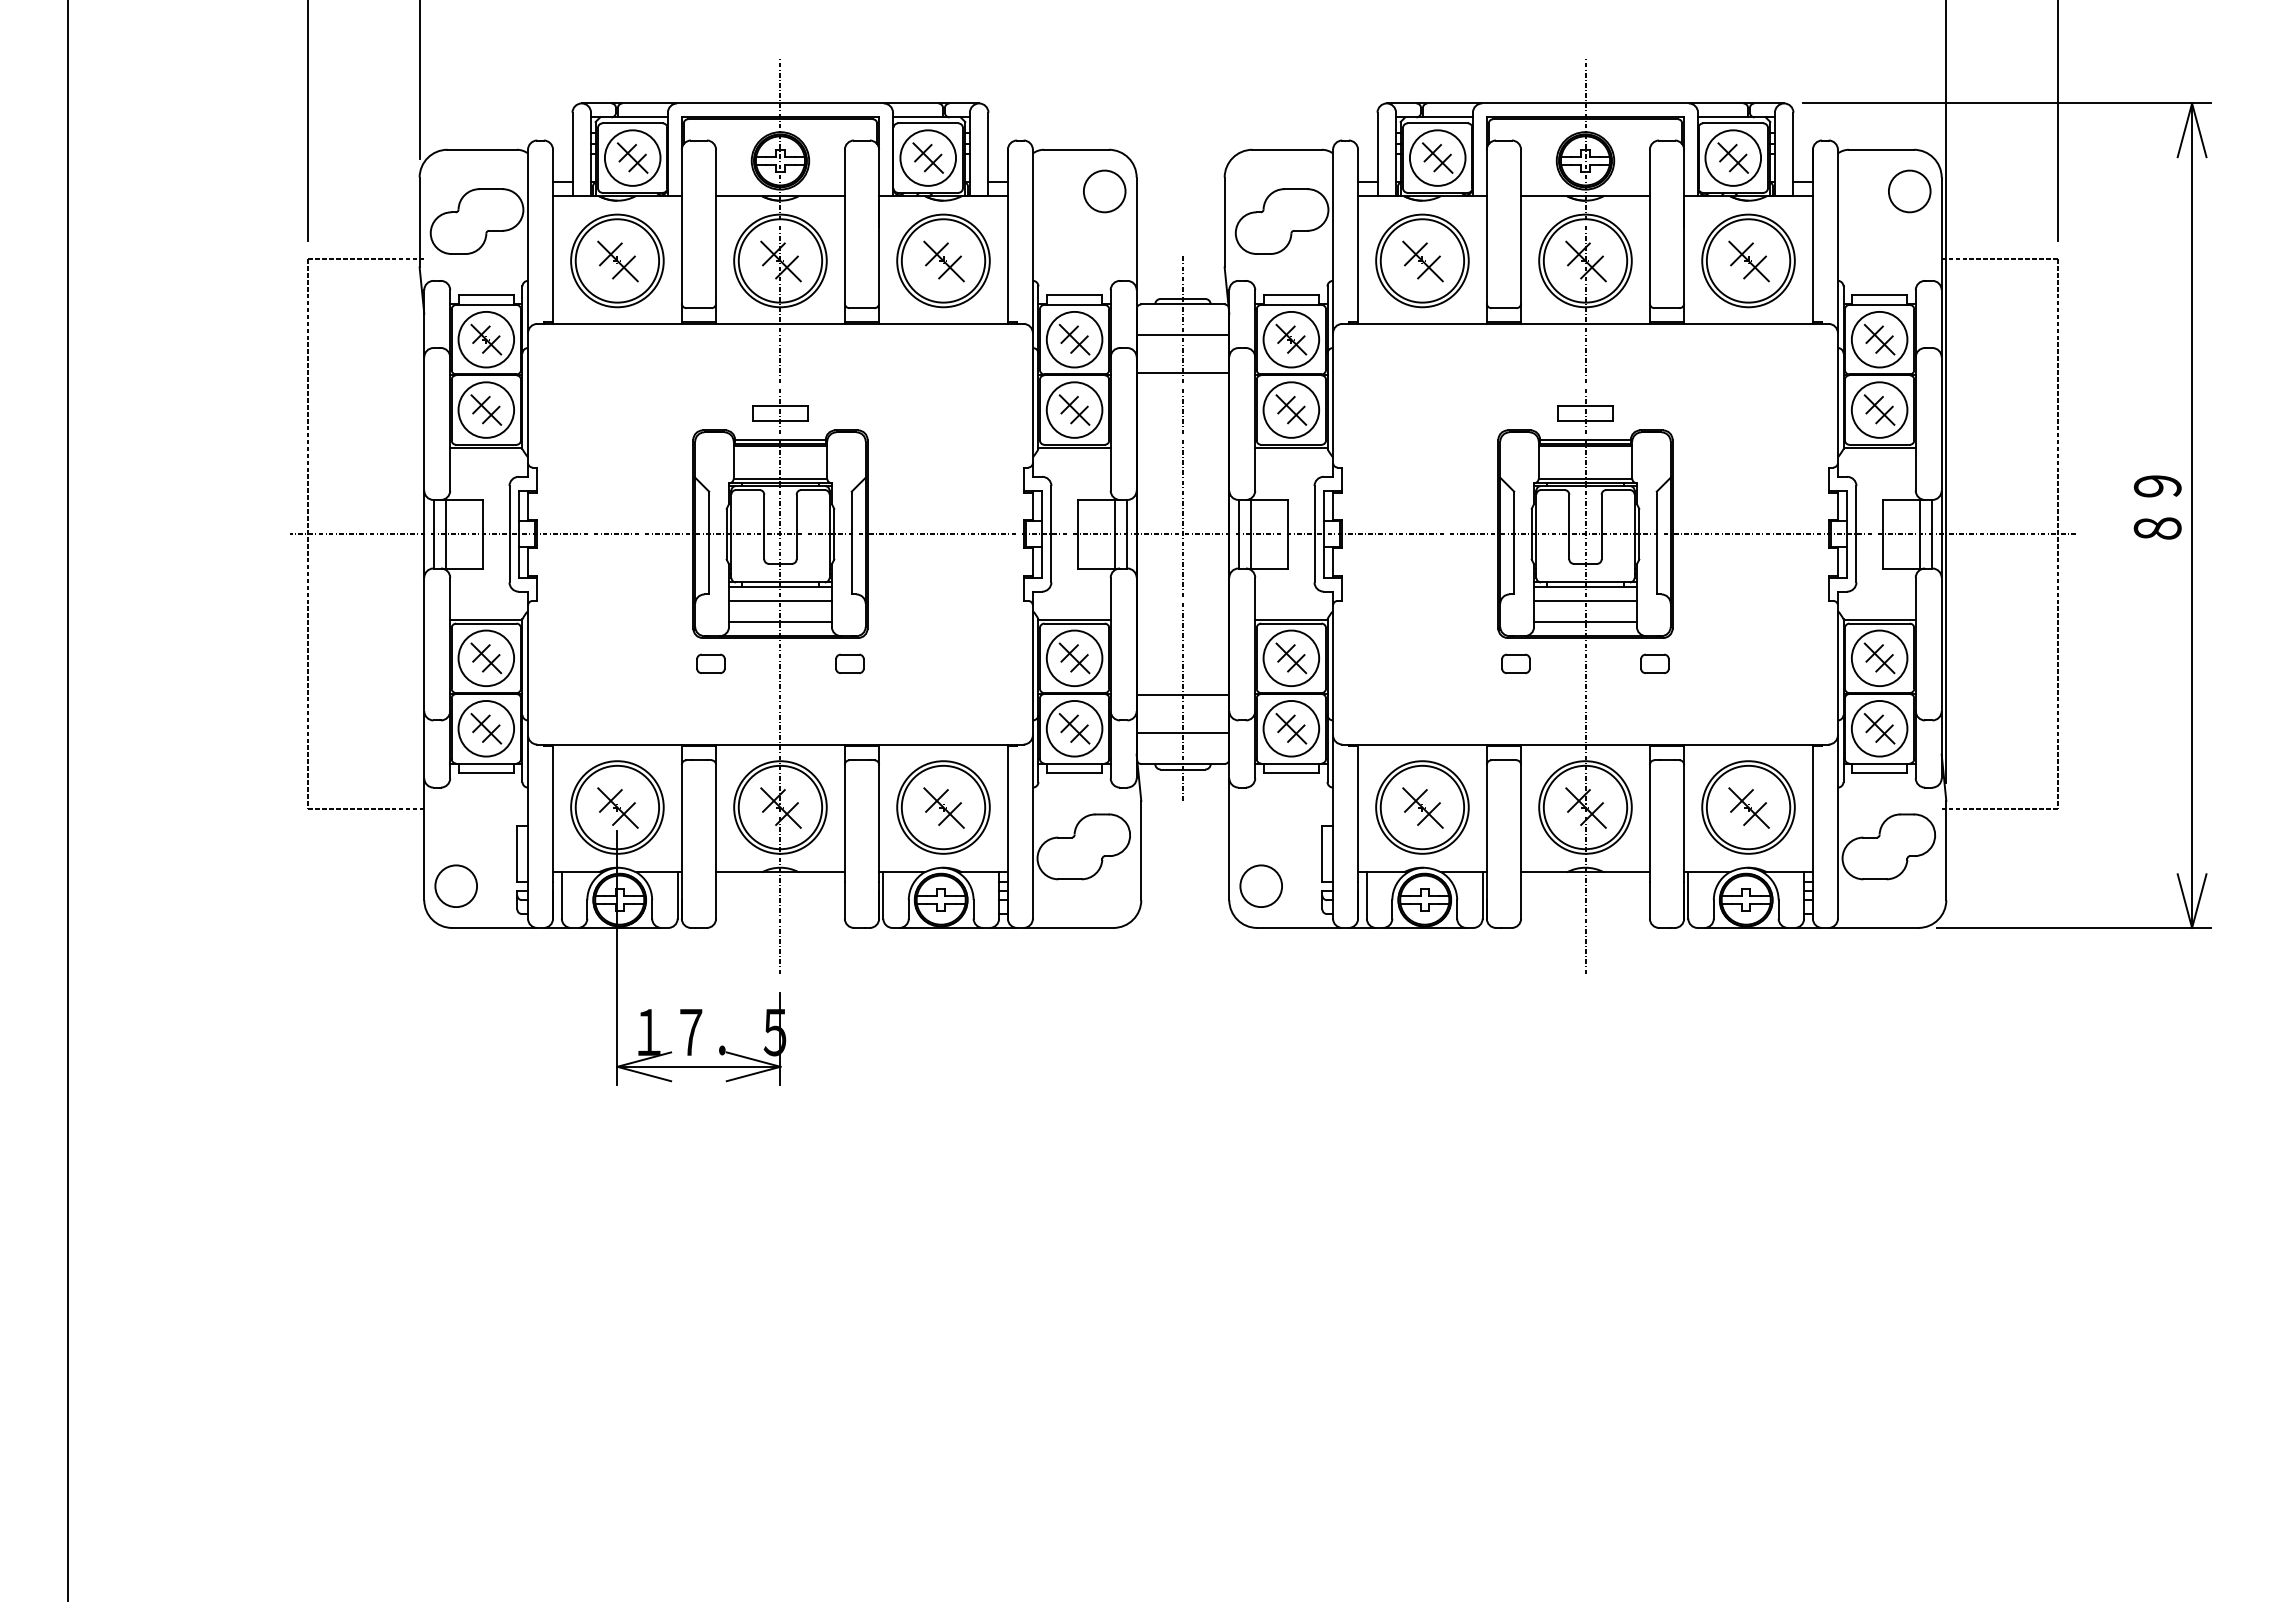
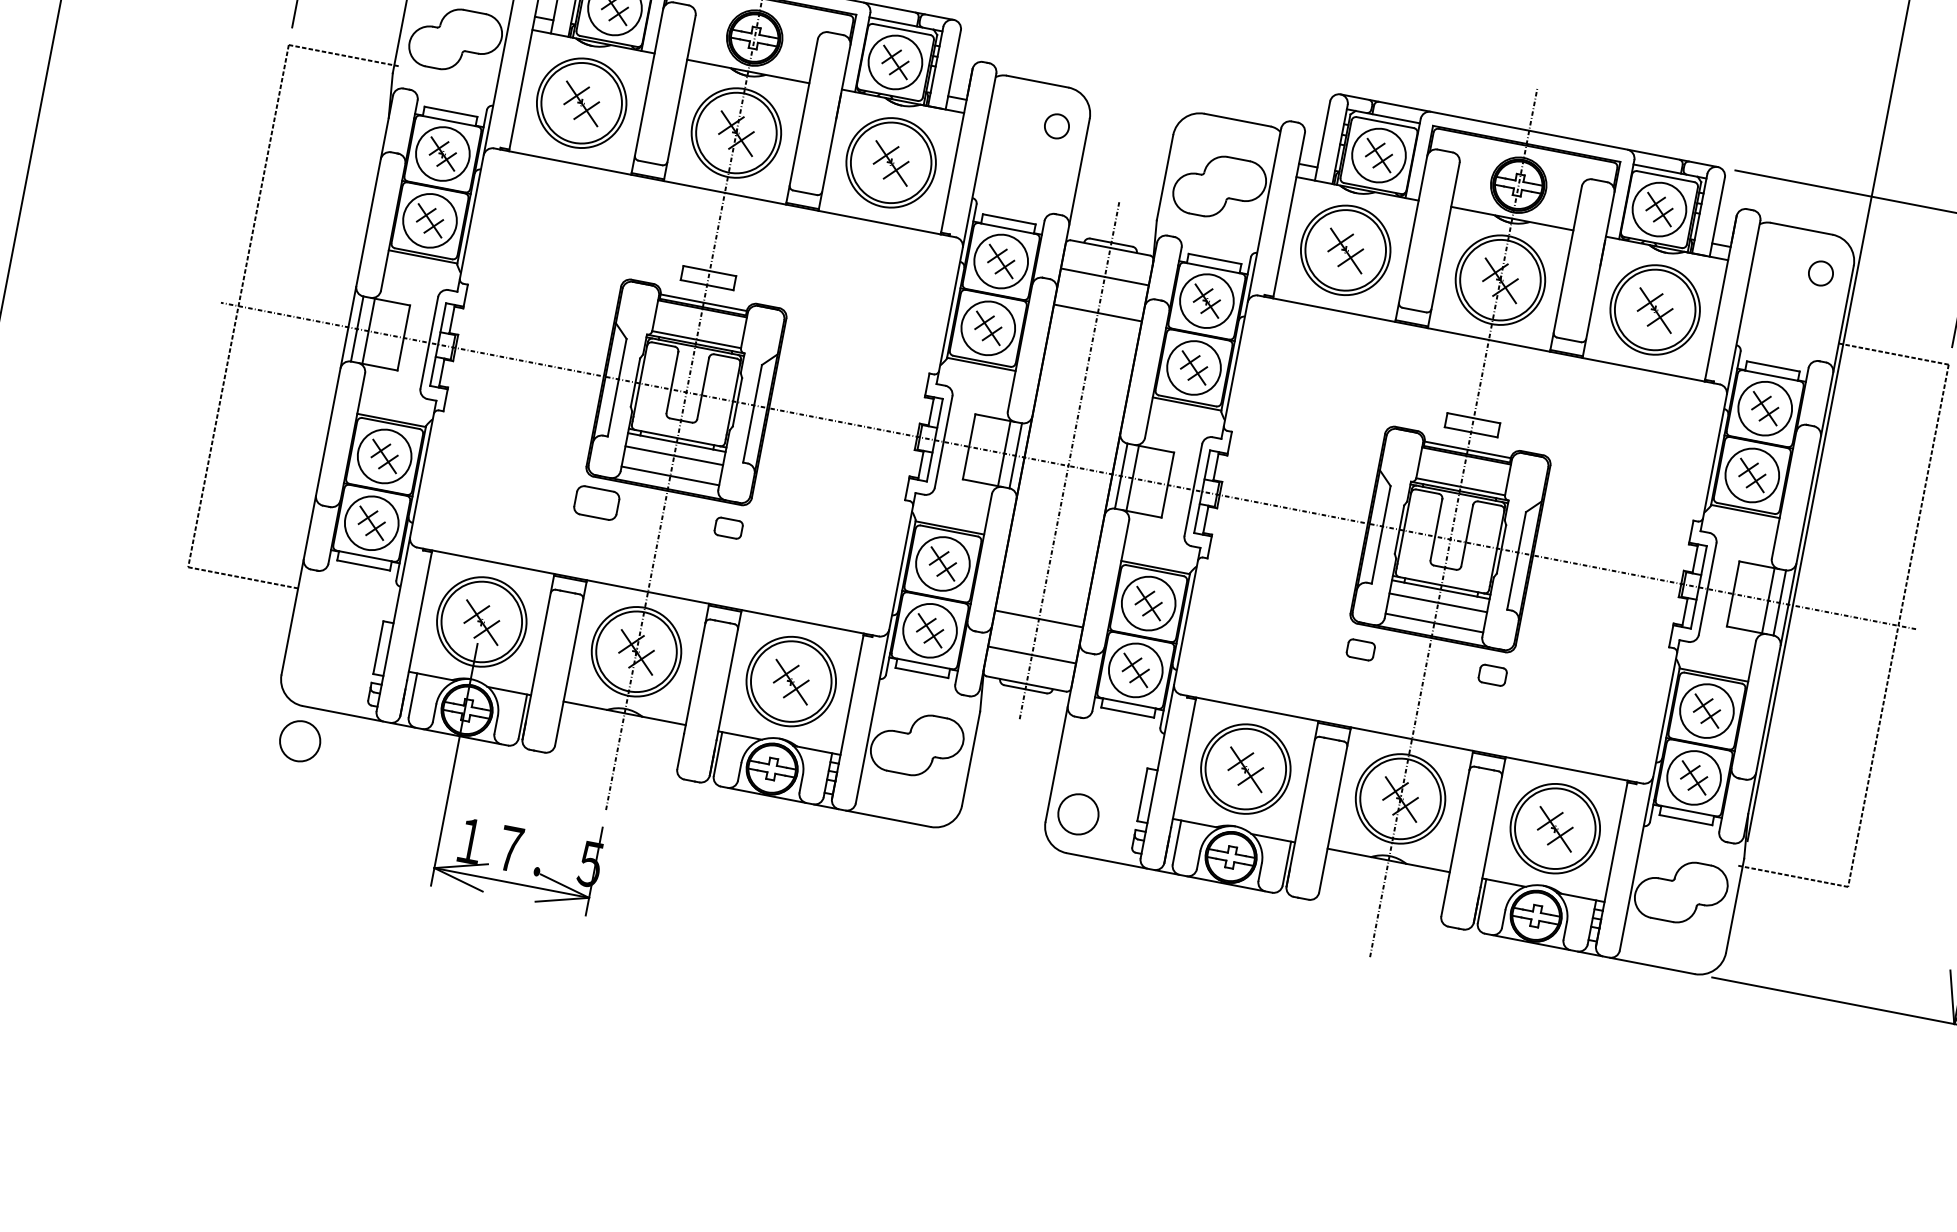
circle: (1104, 191) -> (1056, 126), size x0.6
circle: (1909, 191) -> (1820, 273), size x0.6
part: (710, 663) -> (596, 502), size x1.6
circle: (455, 885) -> (299, 740), moved

